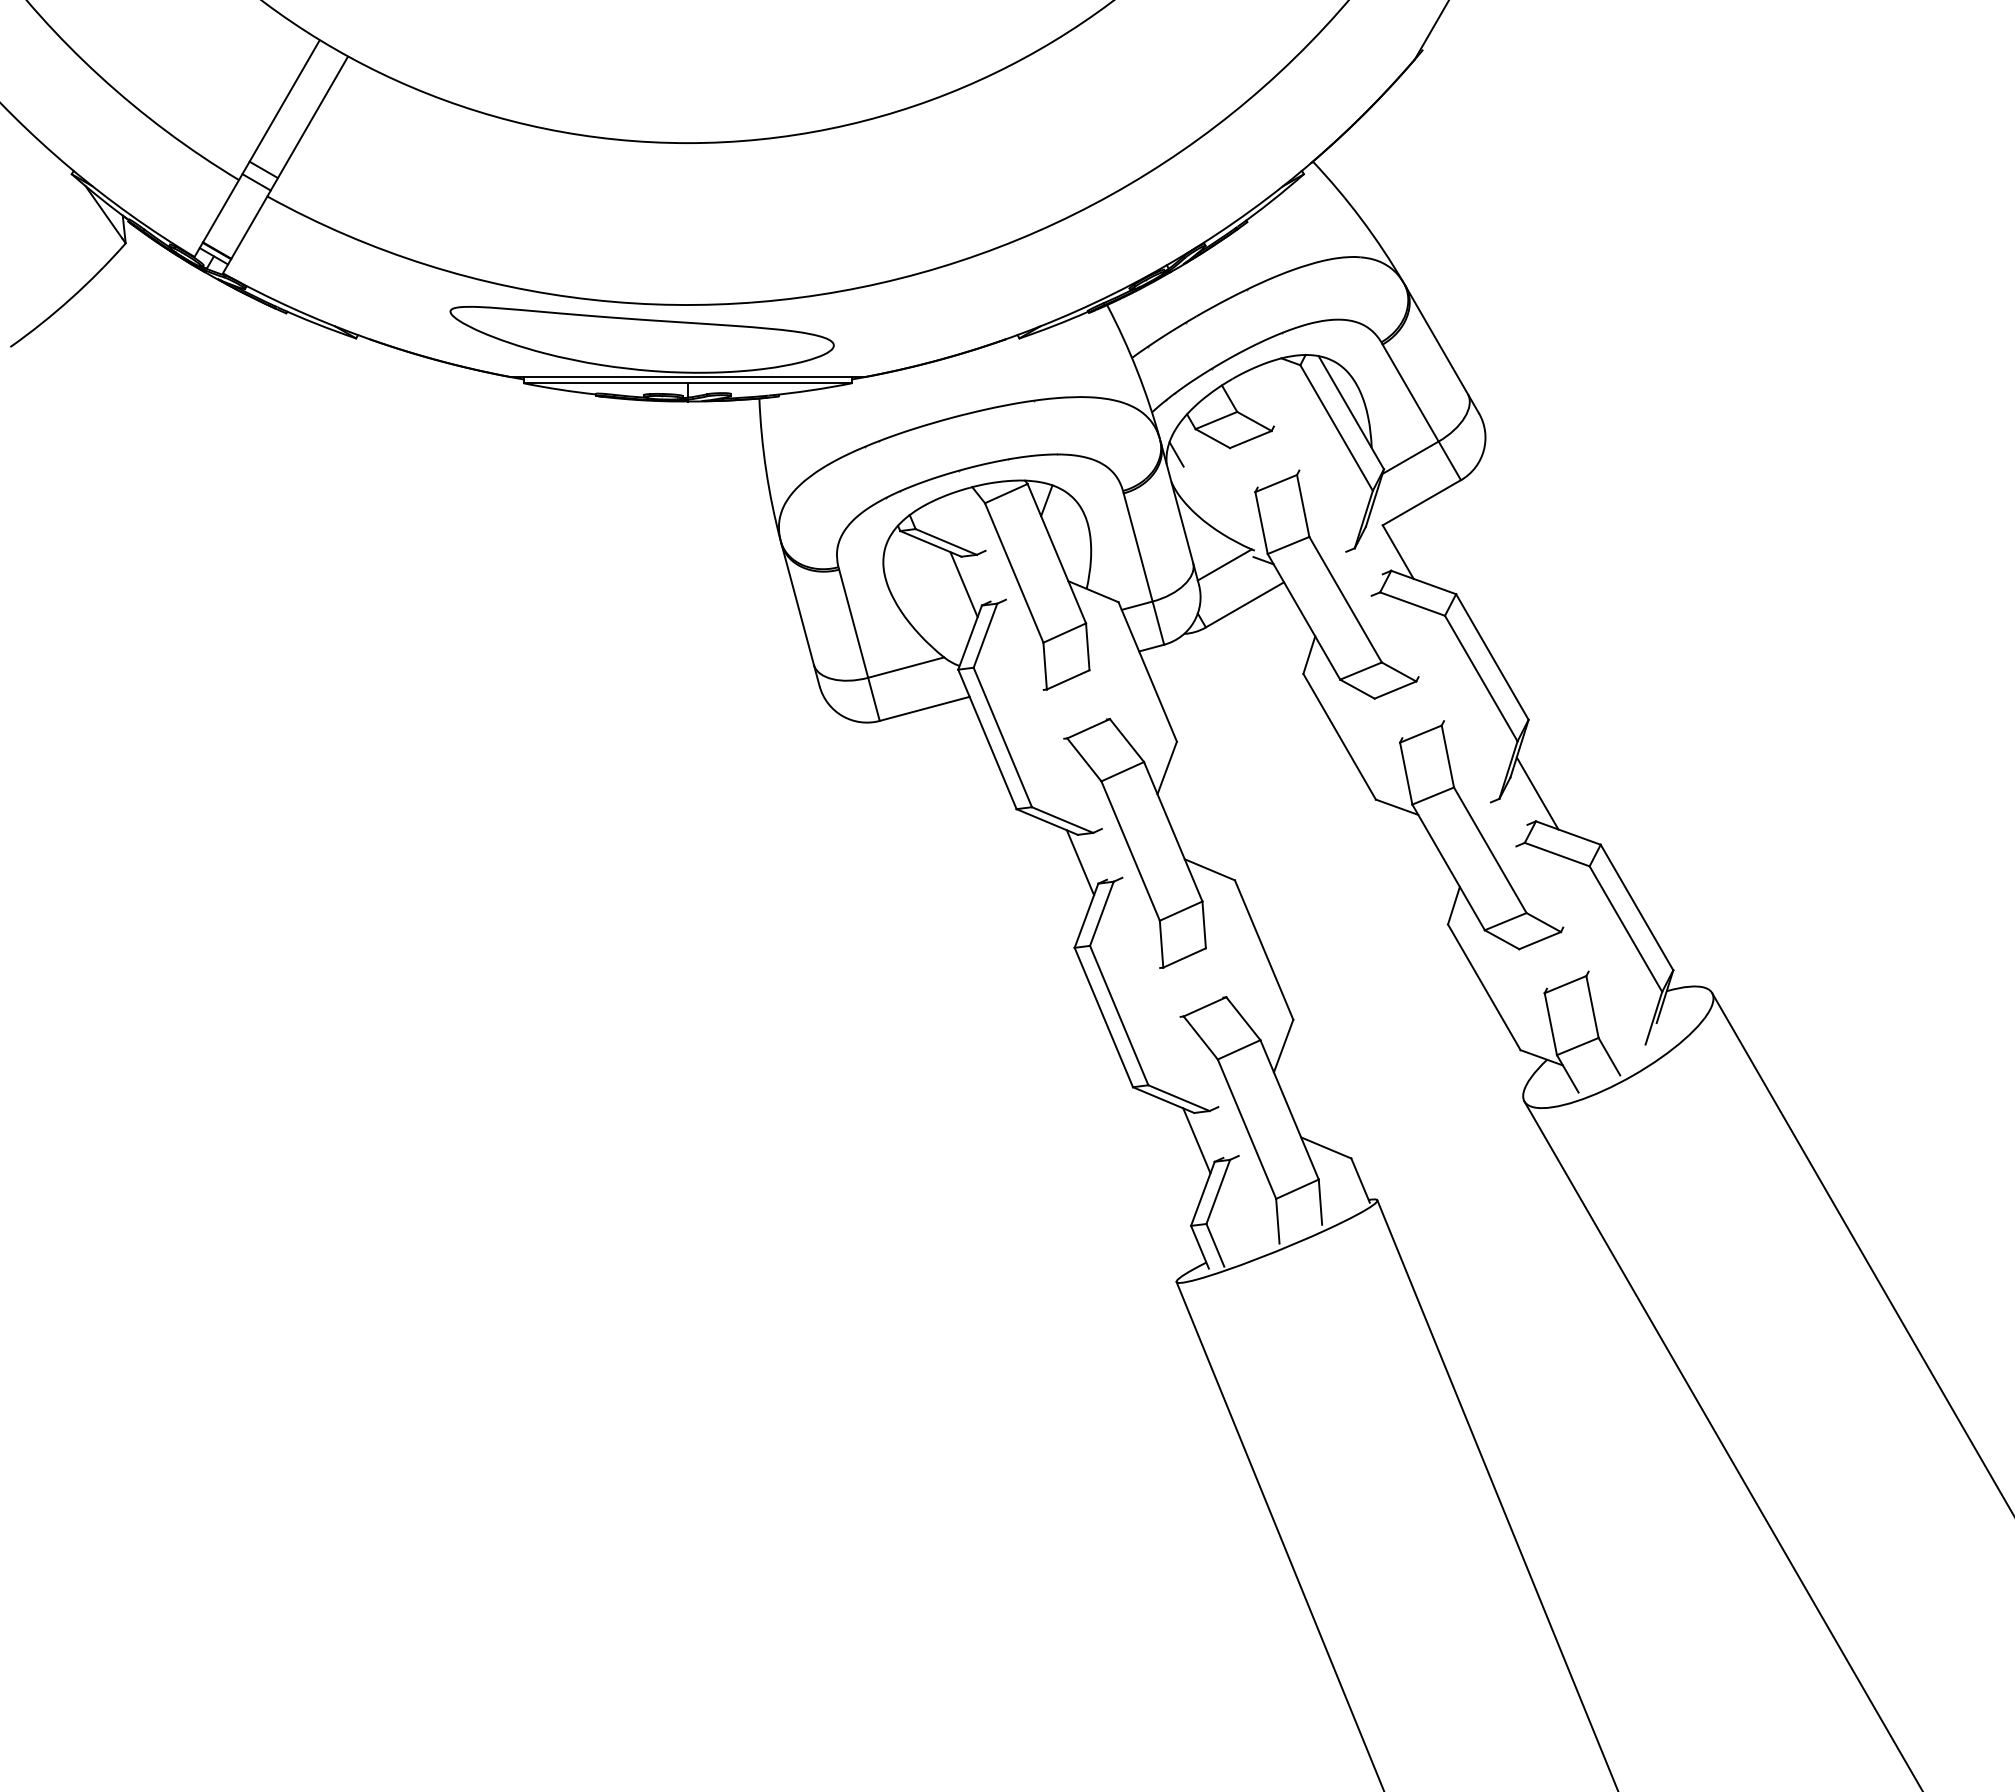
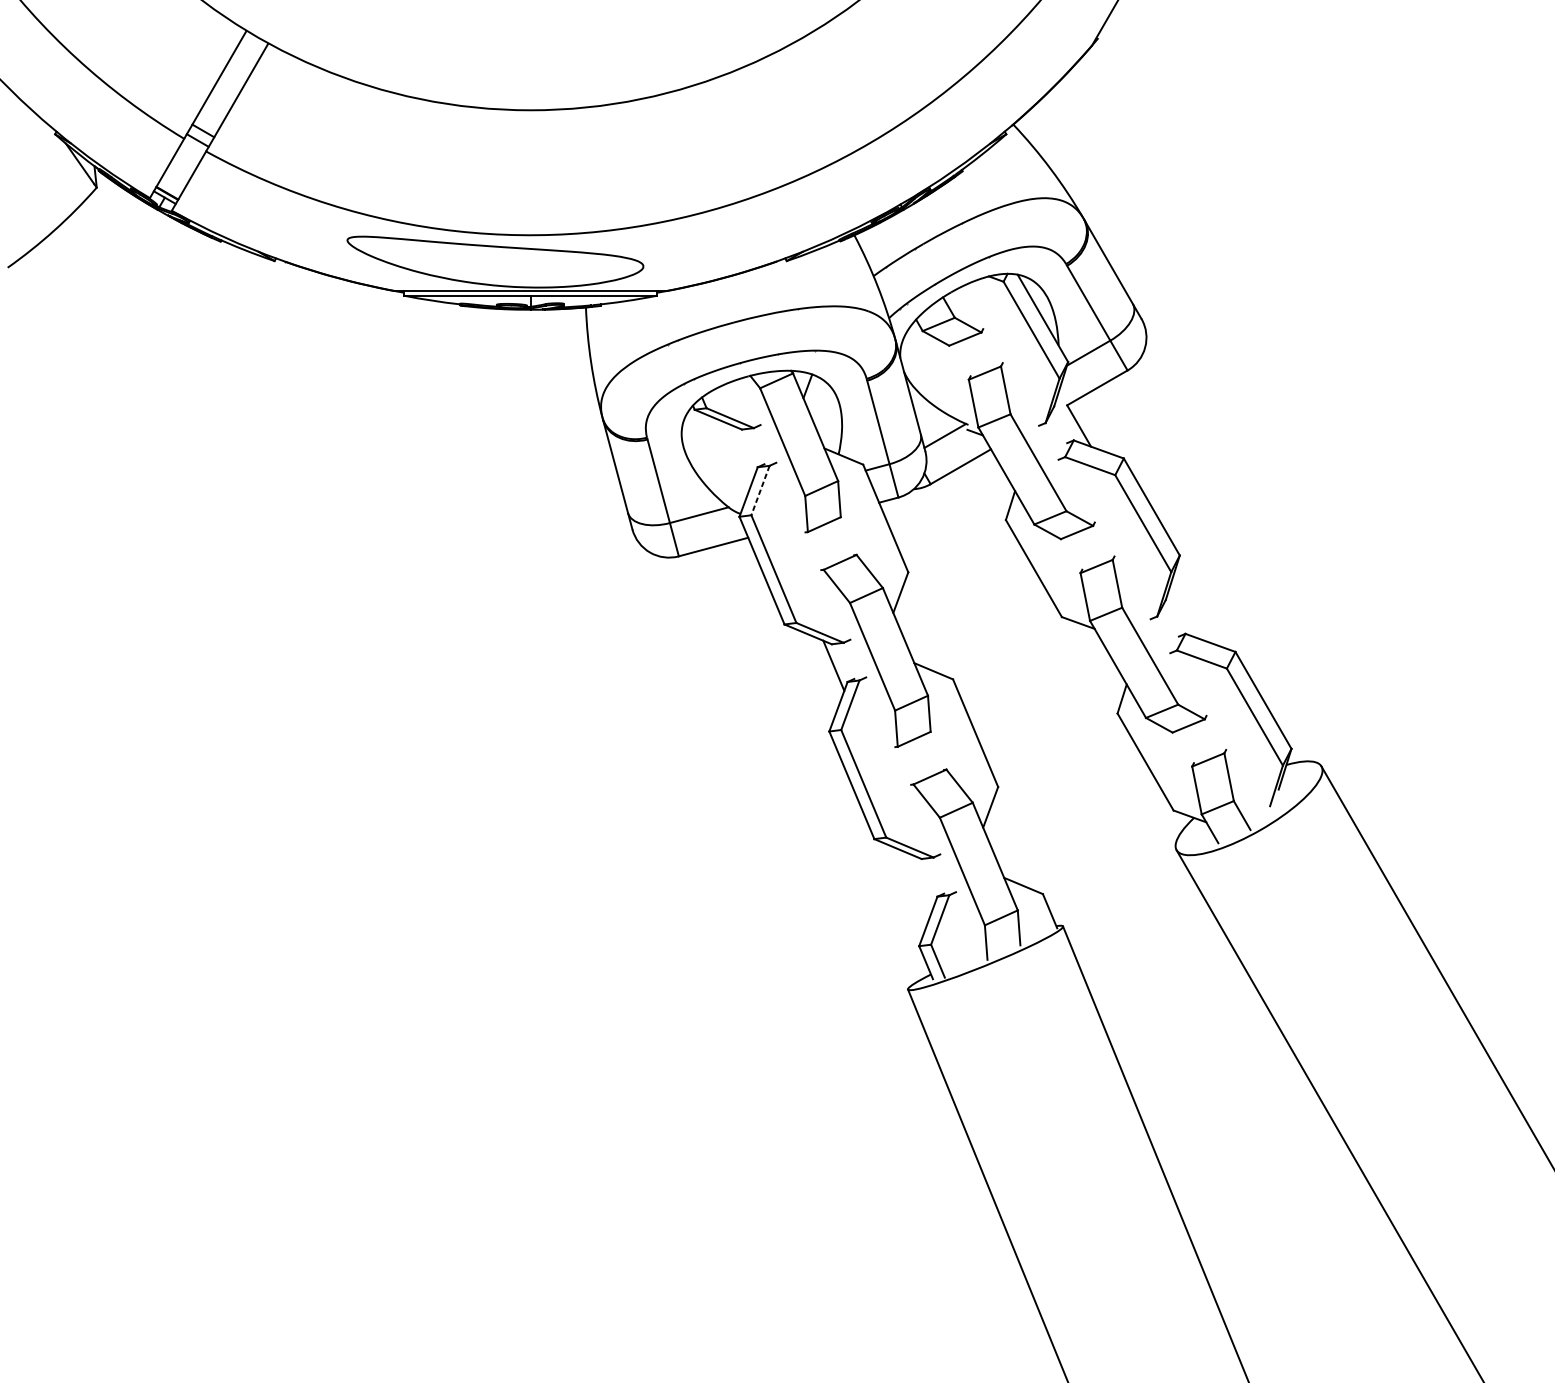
line: (1176, 454) -> (907, 350), removed
line: (963, 584) -> (743, 451), removed
line: (985, 636) -> (760, 491), solid -> dashed
line: (1537, 793) -> (1186, 612), removed
line: (1196, 1140) -> (923, 880), removed

